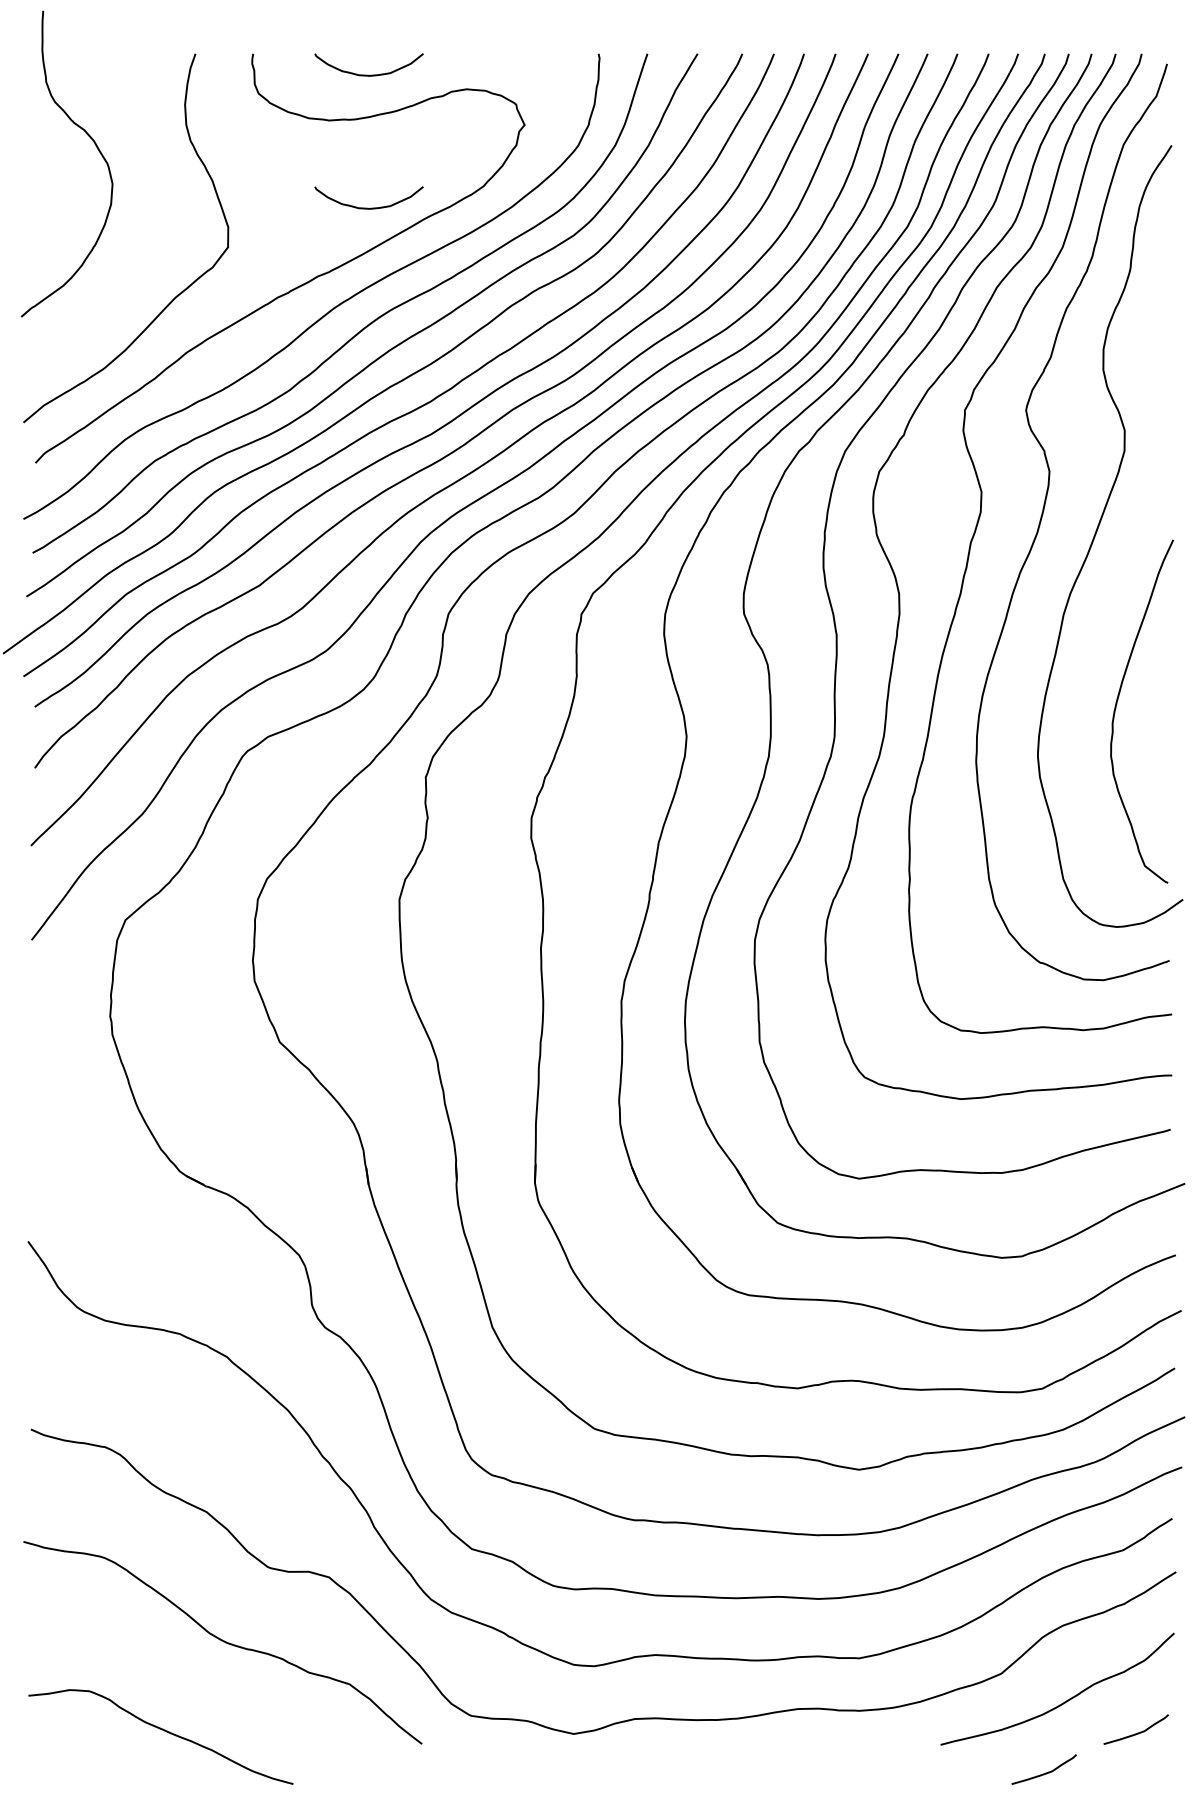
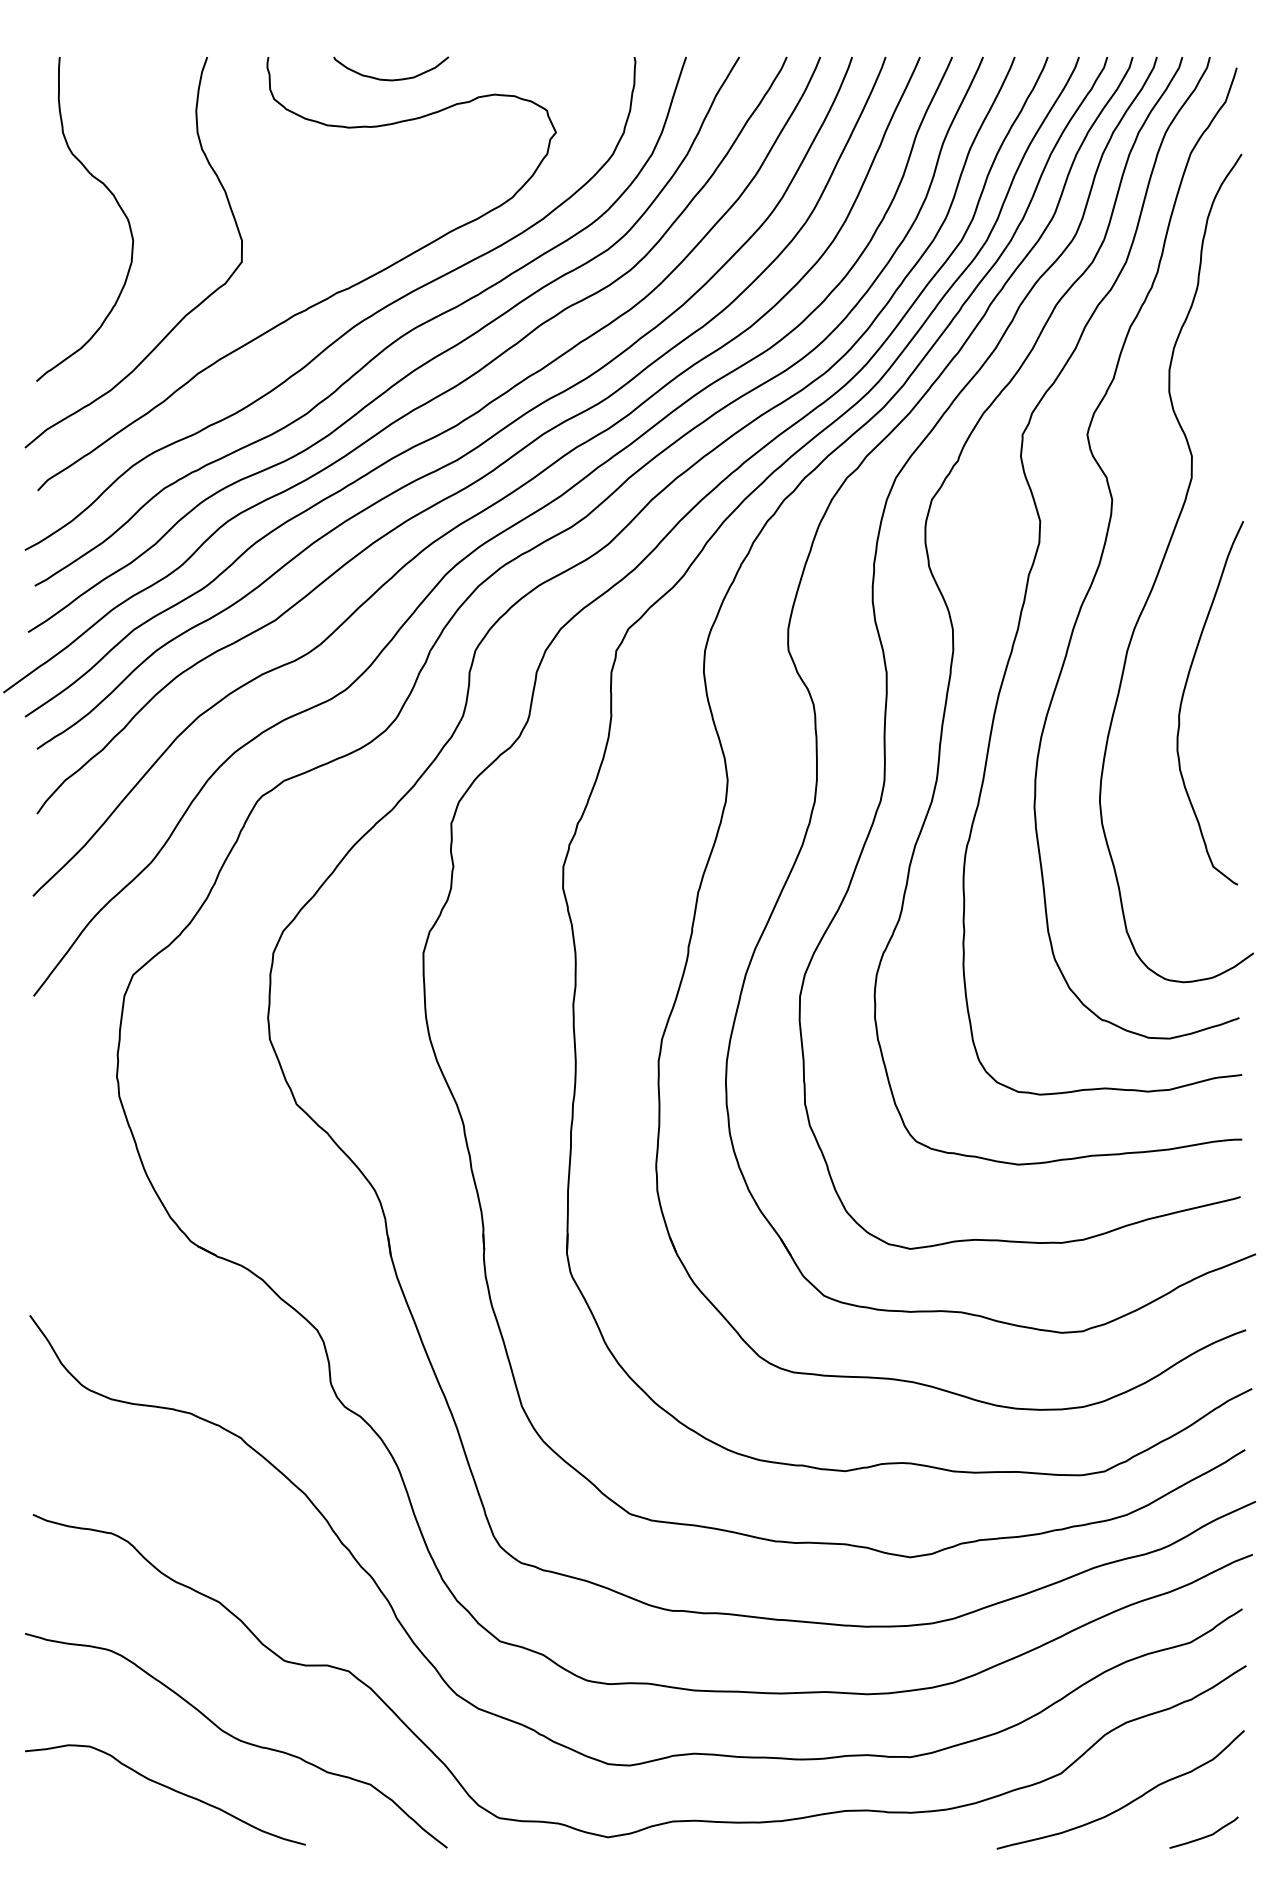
curve: (94, 144) -> (114, 198), moved
curve: (368, 207) -> (390, 219), removed
curve: (1117, 704) -> (1184, 695), moved
curve: (161, 1730) -> (165, 1788), moved
curve: (1045, 1772) -> (1107, 1878), removed

